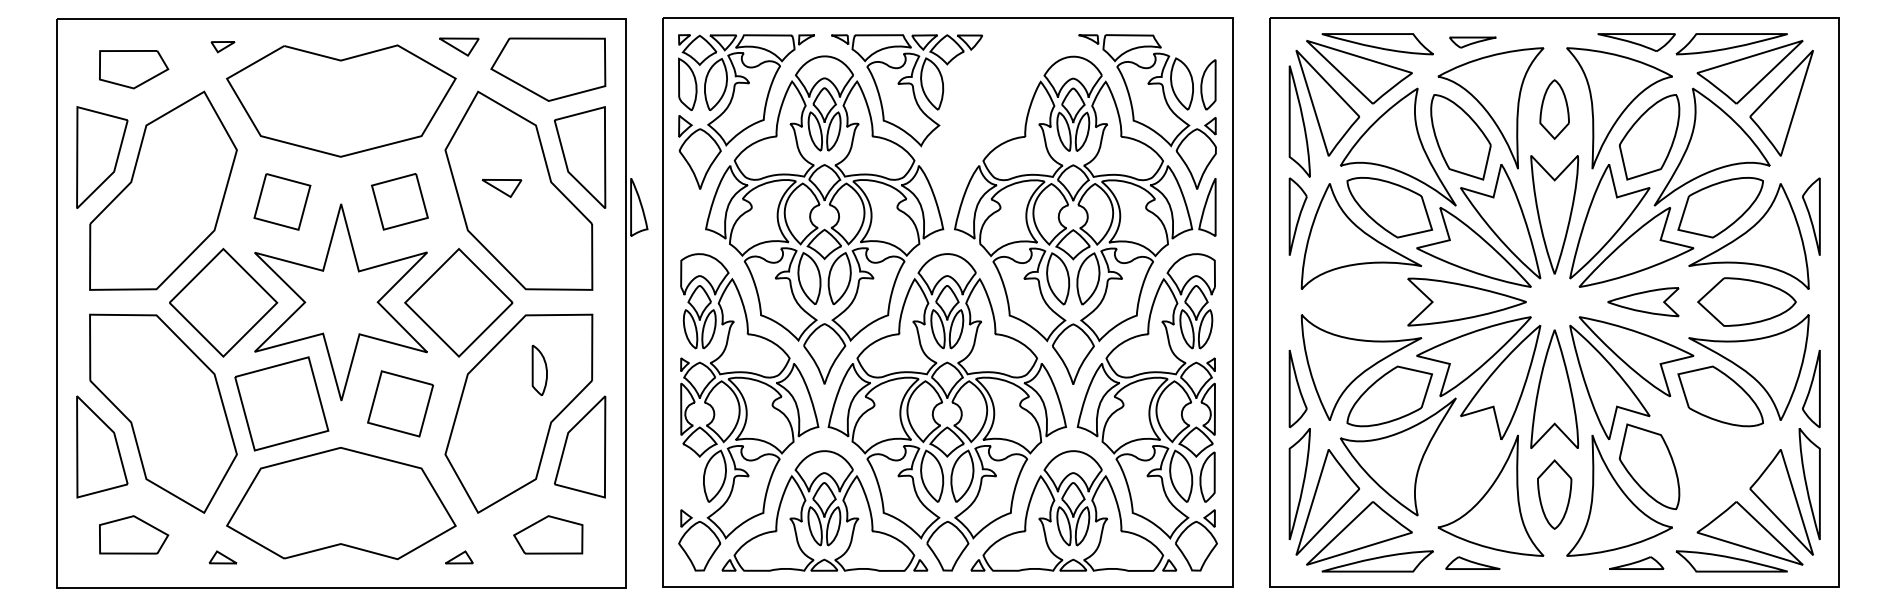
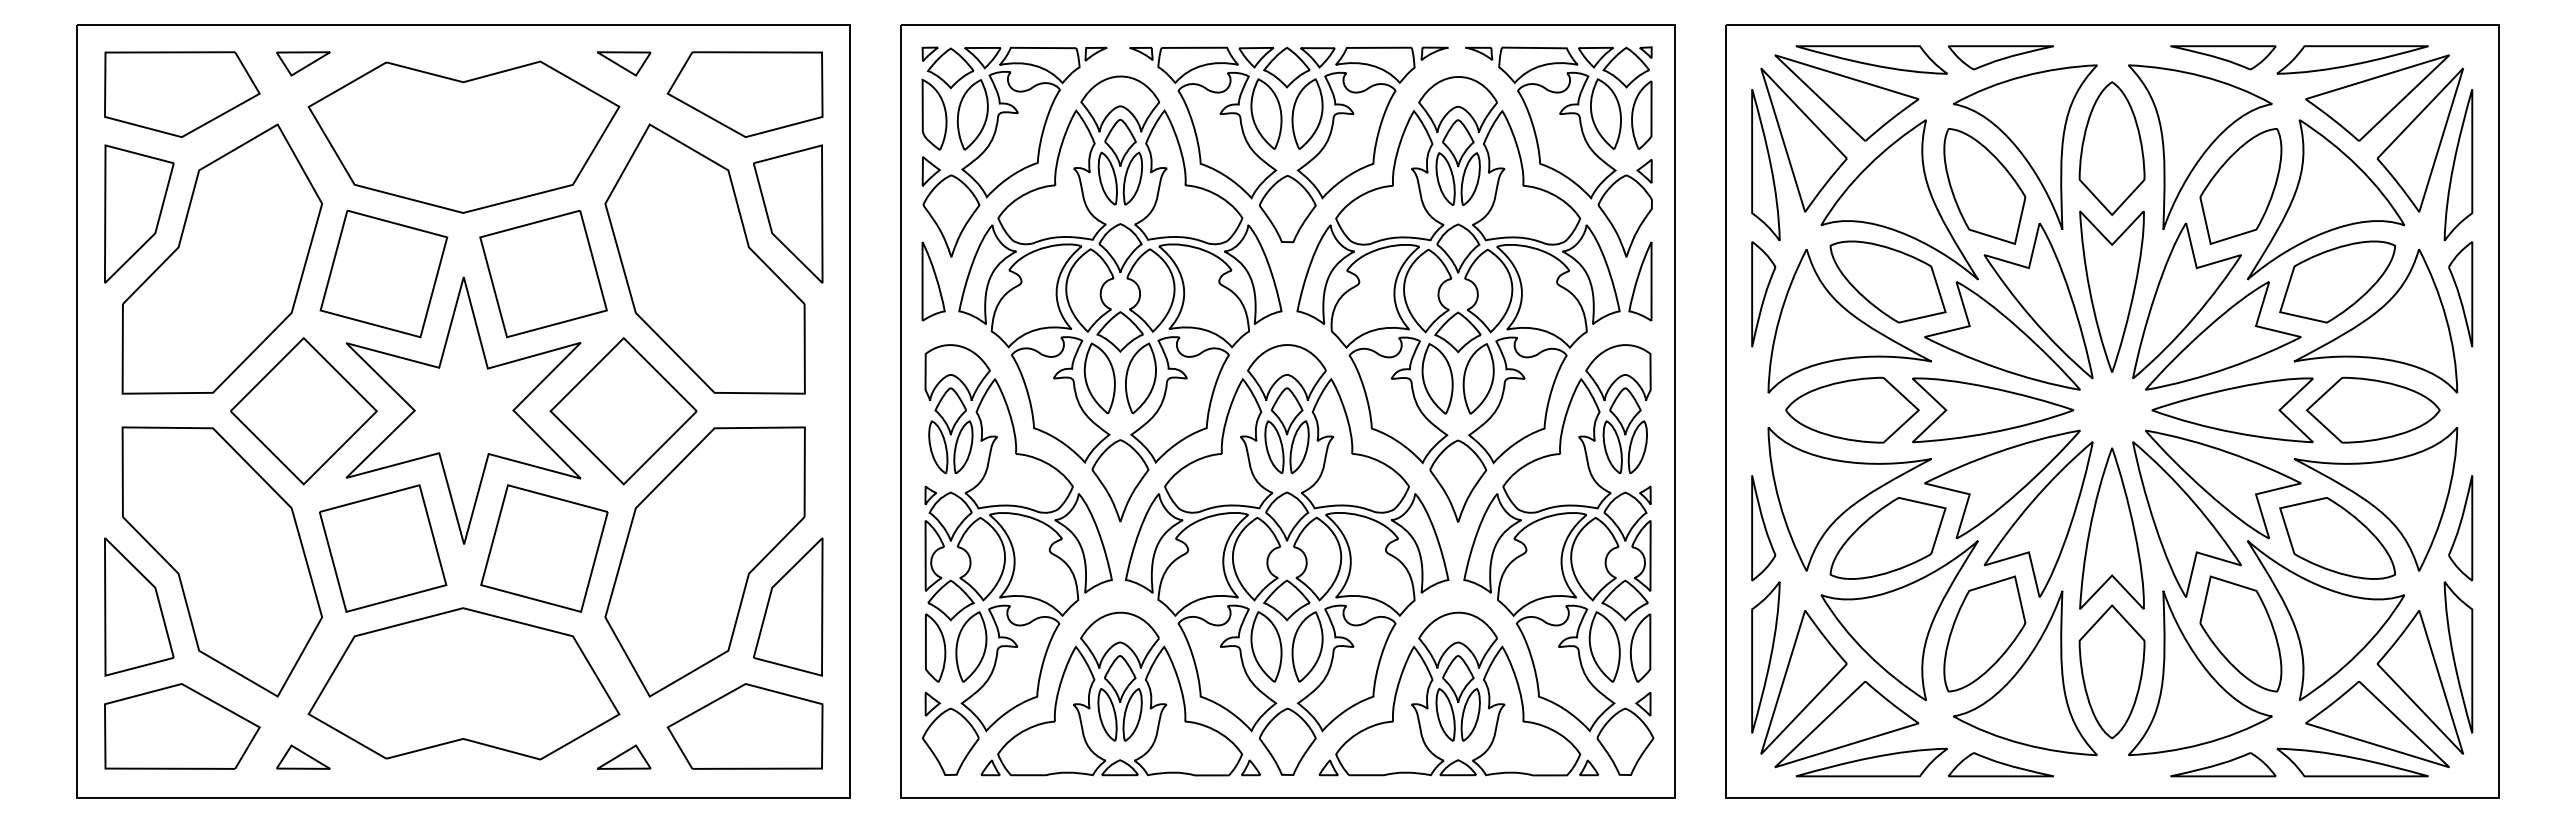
part: (1472, 42) -> (2000, 57), size x1.67
part: (223, 46) -> (303, 63), size x1.67
part: (1189, 49) -> (1615, 67), added
part: (134, 69) -> (182, 94), size x1.67
part: (996, 106) -> (1353, 144), added
part: (1554, 109) -> (2111, 148), size x1.67
part: (1809, 121) -> (2458, 165), added
part: (502, 188) -> (682, 255), removed
part: (399, 201) -> (543, 273), size x1.67
part: (282, 202) -> (383, 274), size x1.67
part: (639, 207) -> (933, 281), moved
part: (1363, 301) -> (1852, 409), added
part: (1643, 302) -> (2232, 410), size x1.67
part: (539, 369) -> (935, 647), moved
part: (400, 403) -> (544, 548), size x1.43
part: (1711, 456) -> (2325, 620), added
part: (1460, 466) -> (1984, 633), added
part: (1554, 494) -> (2111, 671), size x1.43
part: (134, 534) -> (182, 726), size x1.67
part: (547, 534) -> (744, 726), size x1.67
part: (223, 556) -> (303, 756), size x1.43
part: (459, 556) -> (624, 756), size x1.43
part: (1472, 562) -> (2000, 764), size x1.43
part: (1636, 562) -> (2223, 764), size x1.43

